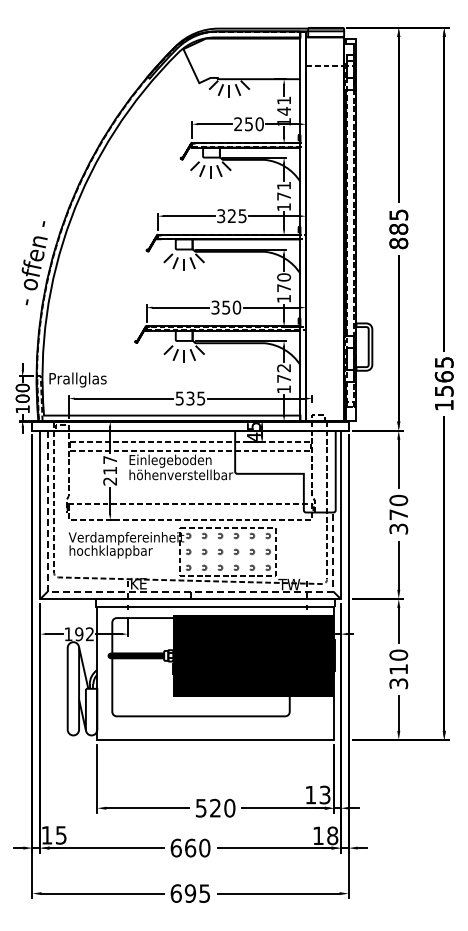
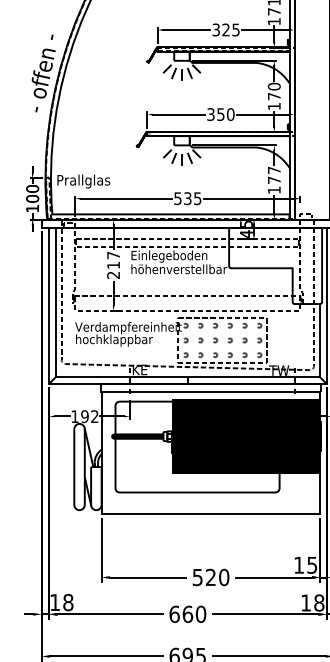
text: (283, 368) -> (273, 170), 172 -> 177
line: (149, 591) -> (149, 377), dashed -> solid
text: (325, 794) -> (312, 564), 13 -> 15
text: (60, 835) -> (67, 602), 15 -> 18

